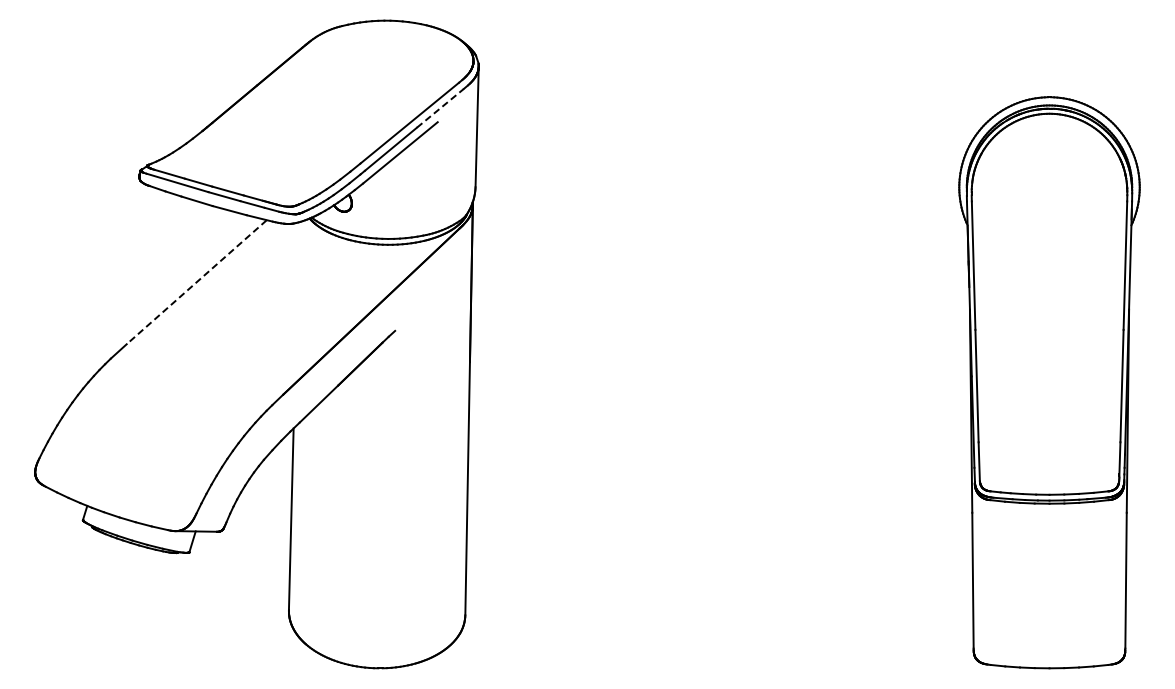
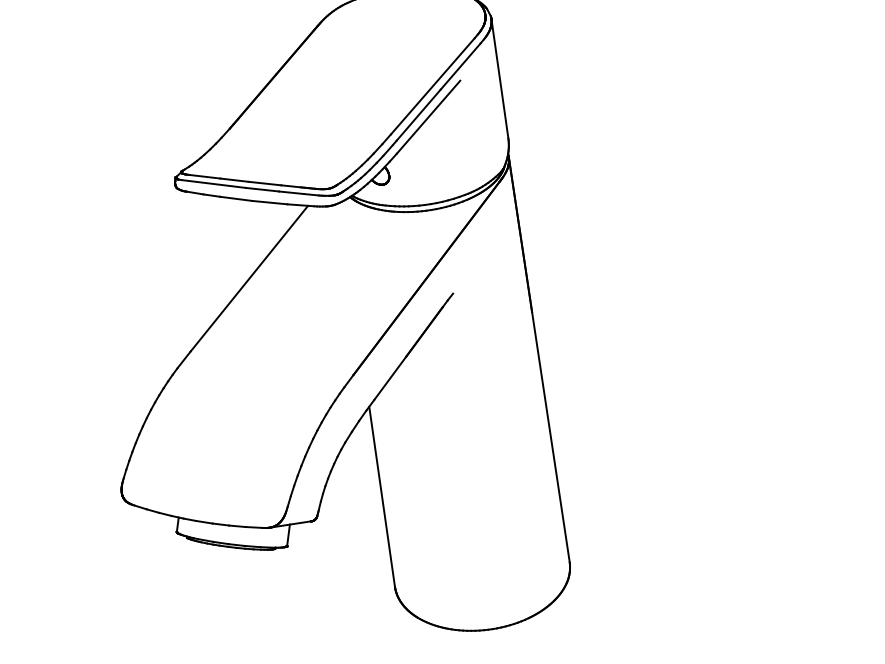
line: (440, 108) -> (460, 66), dashed -> solid
line: (196, 282) -> (249, 279), dashed -> solid

